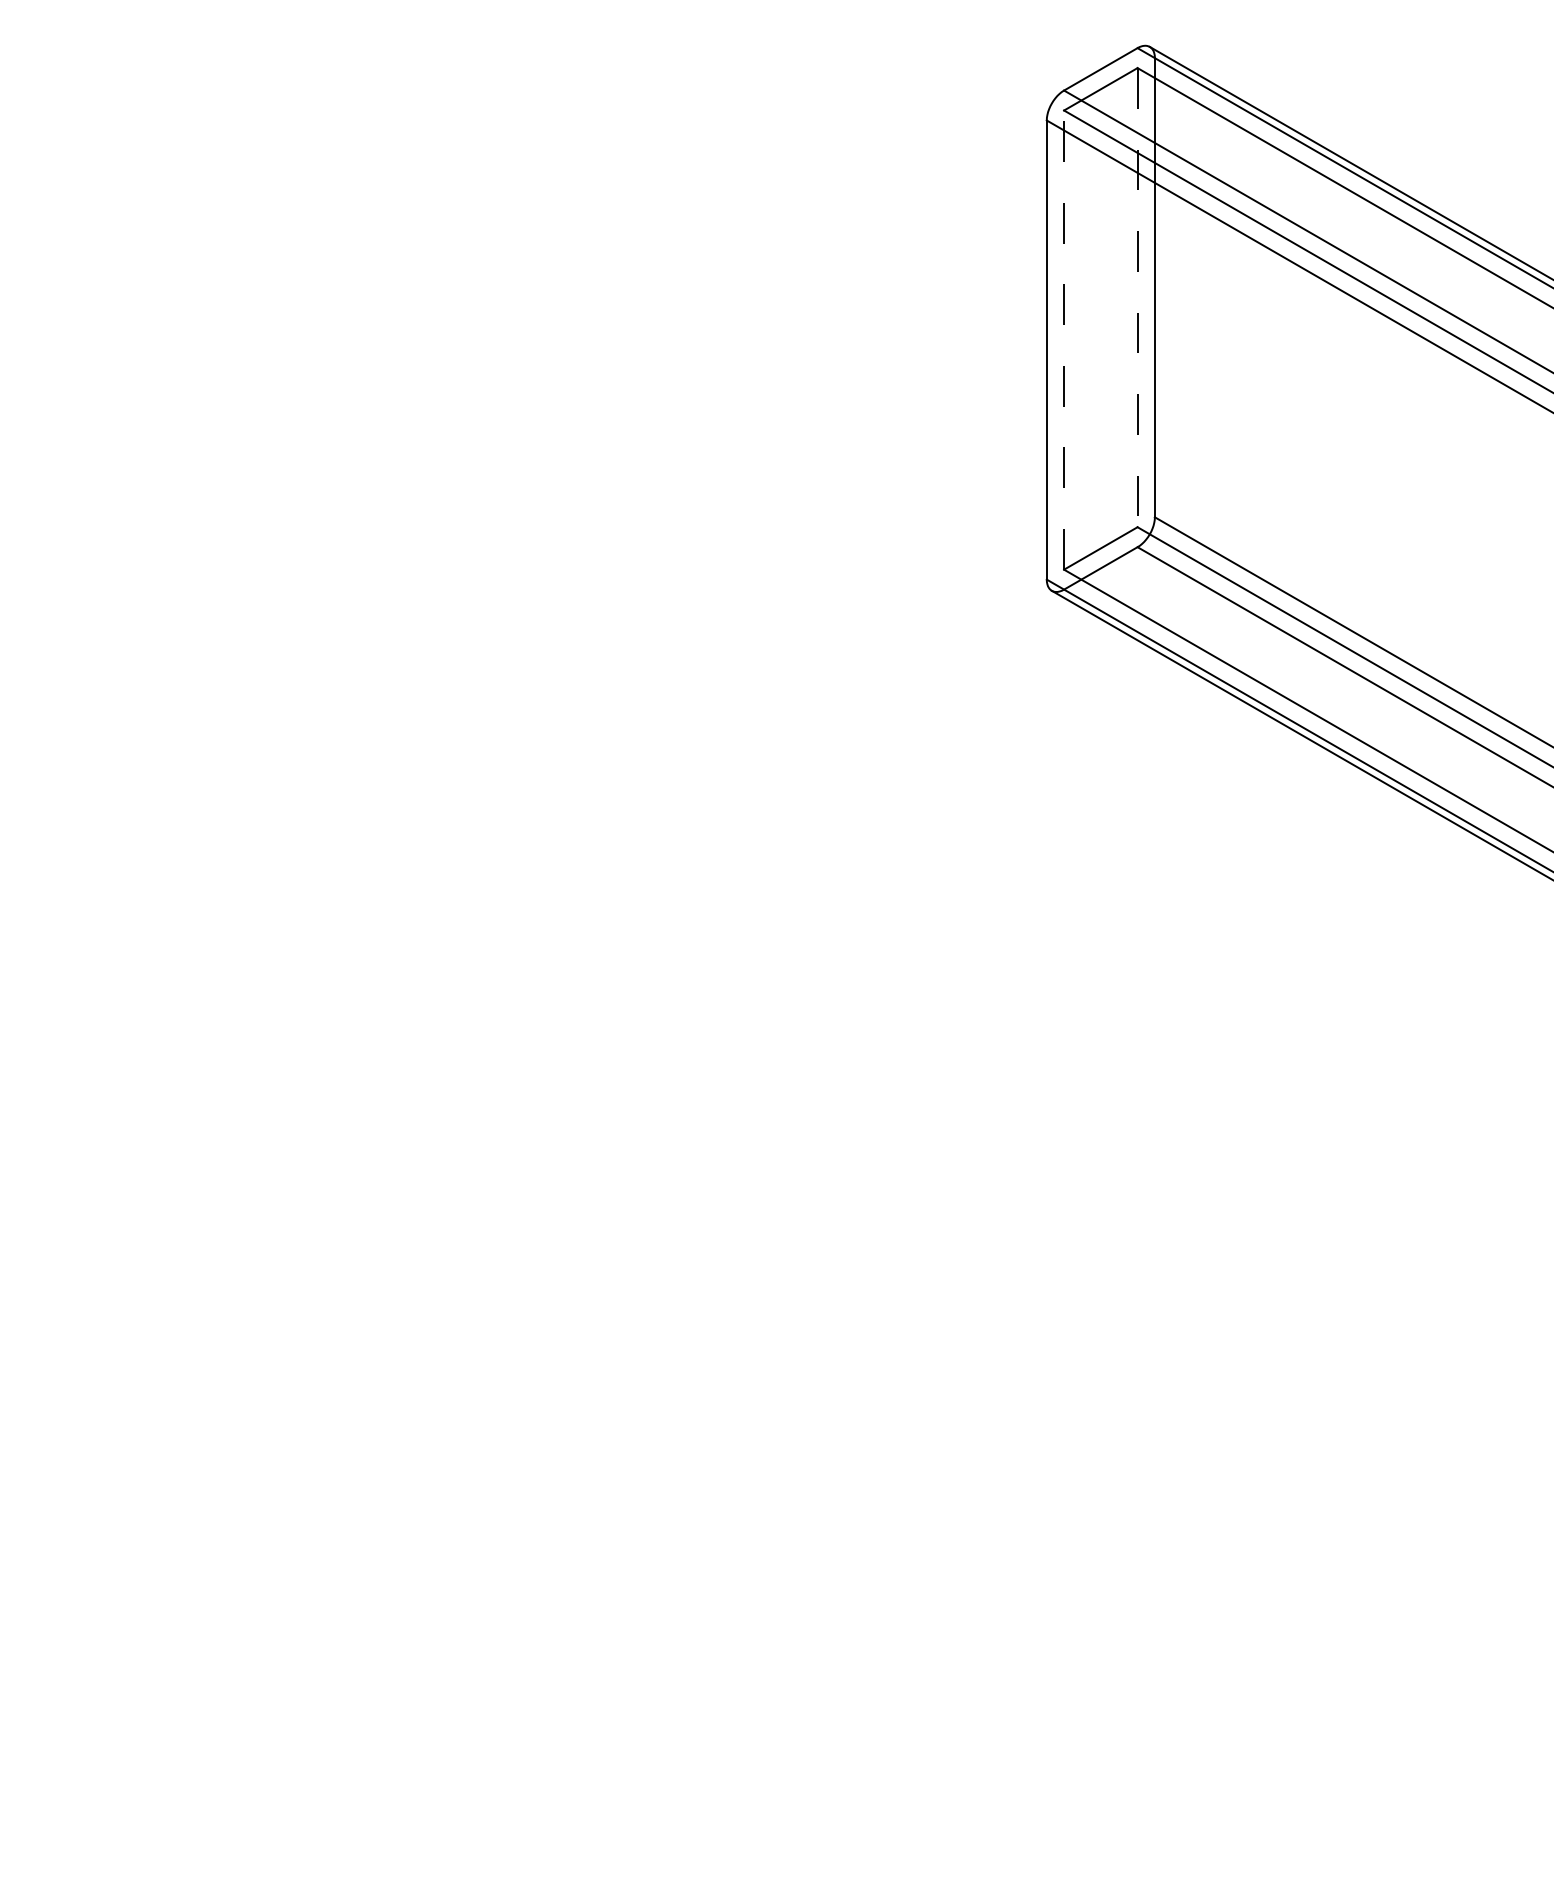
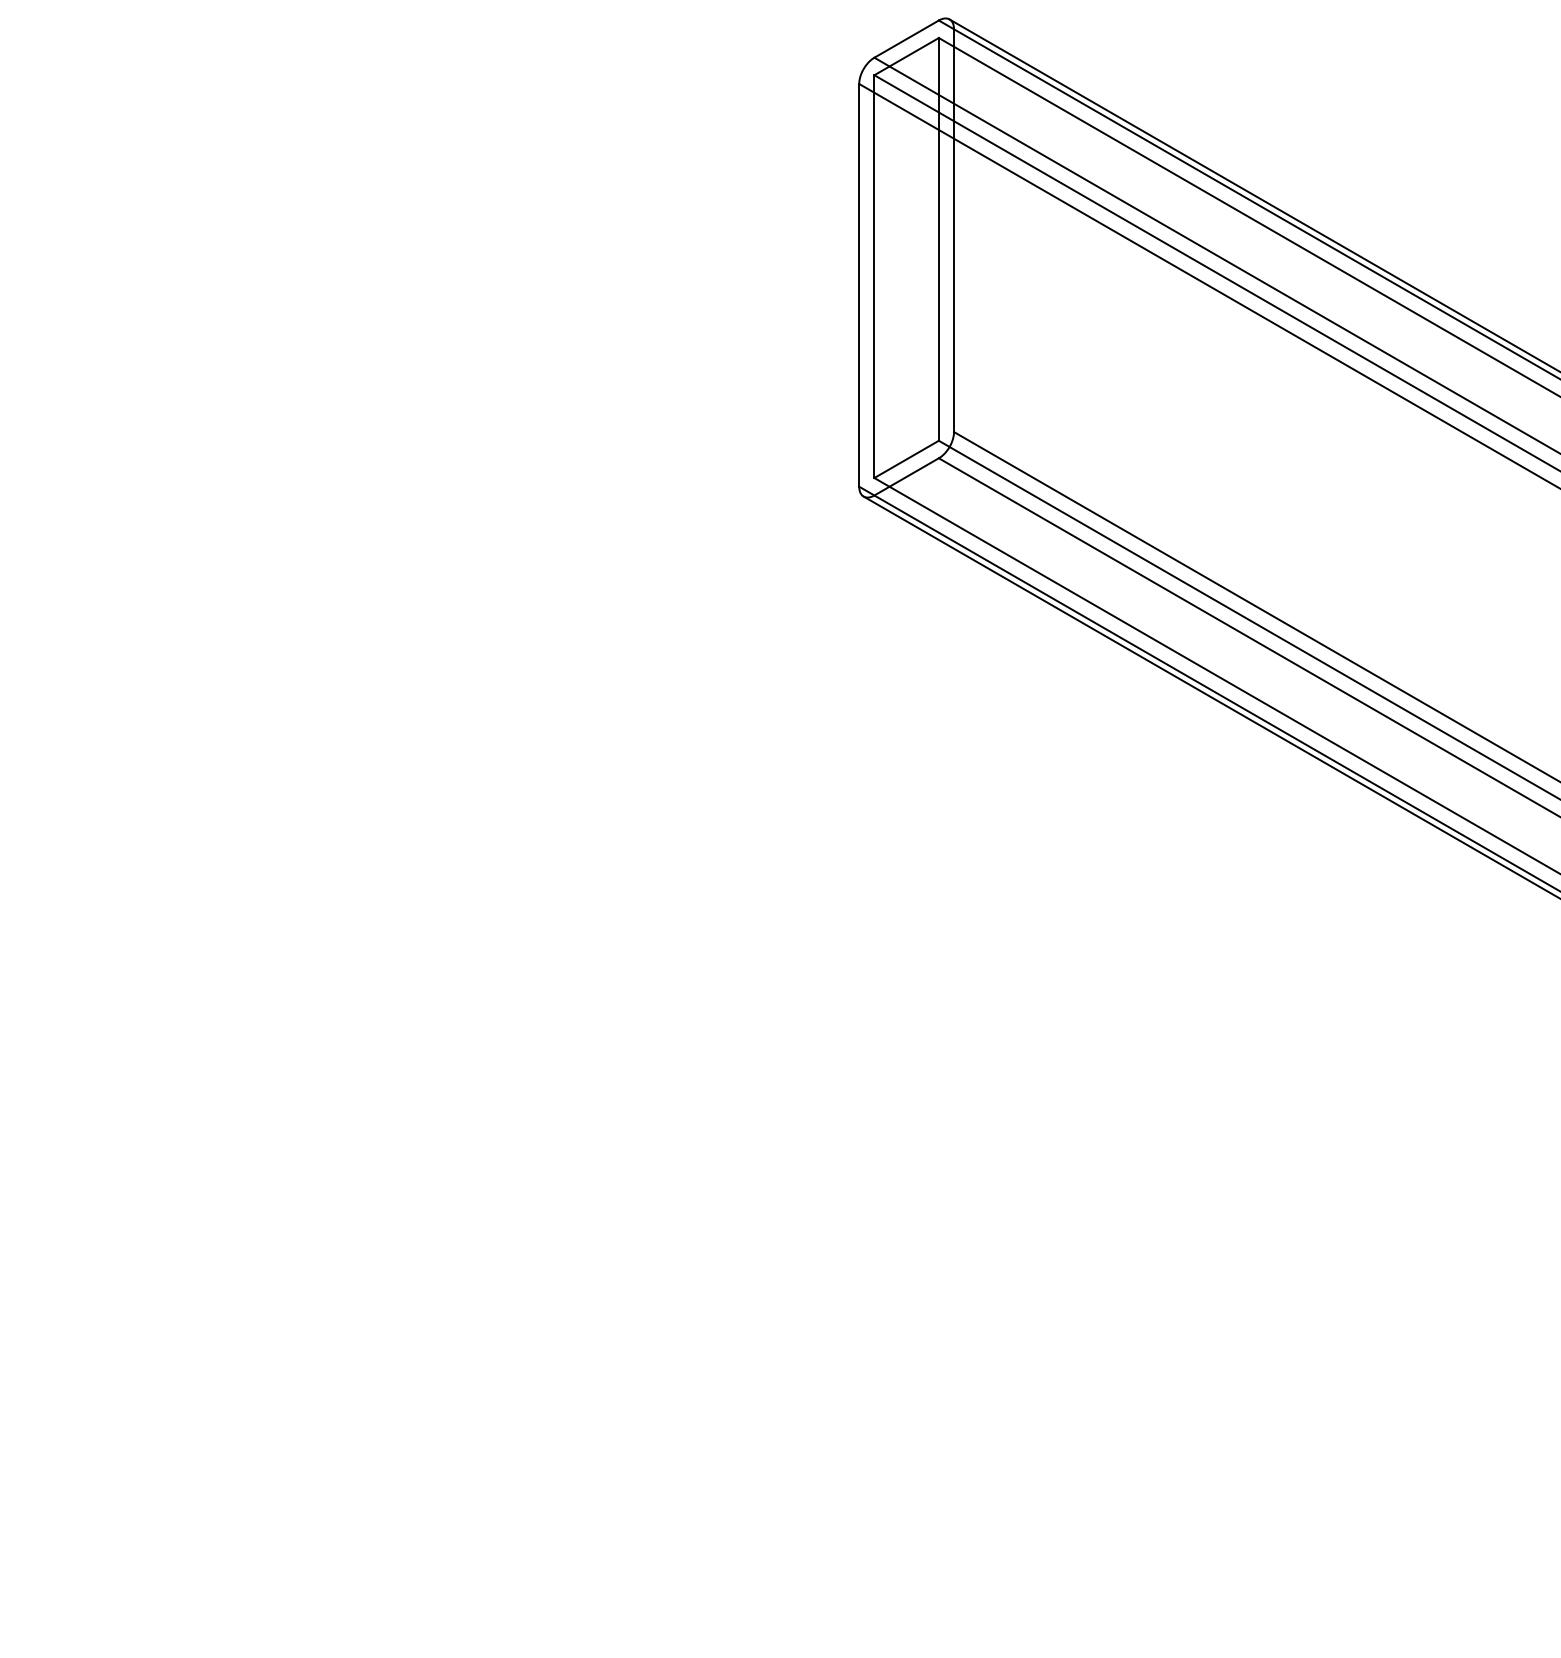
line: (1137, 297) -> (938, 239), dashed -> solid
line: (1064, 339) -> (874, 276), dashed -> solid

